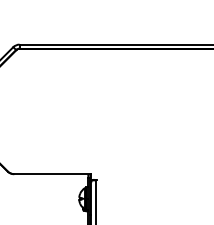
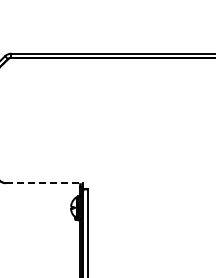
line: (52, 174) -> (44, 183), solid -> dashed

